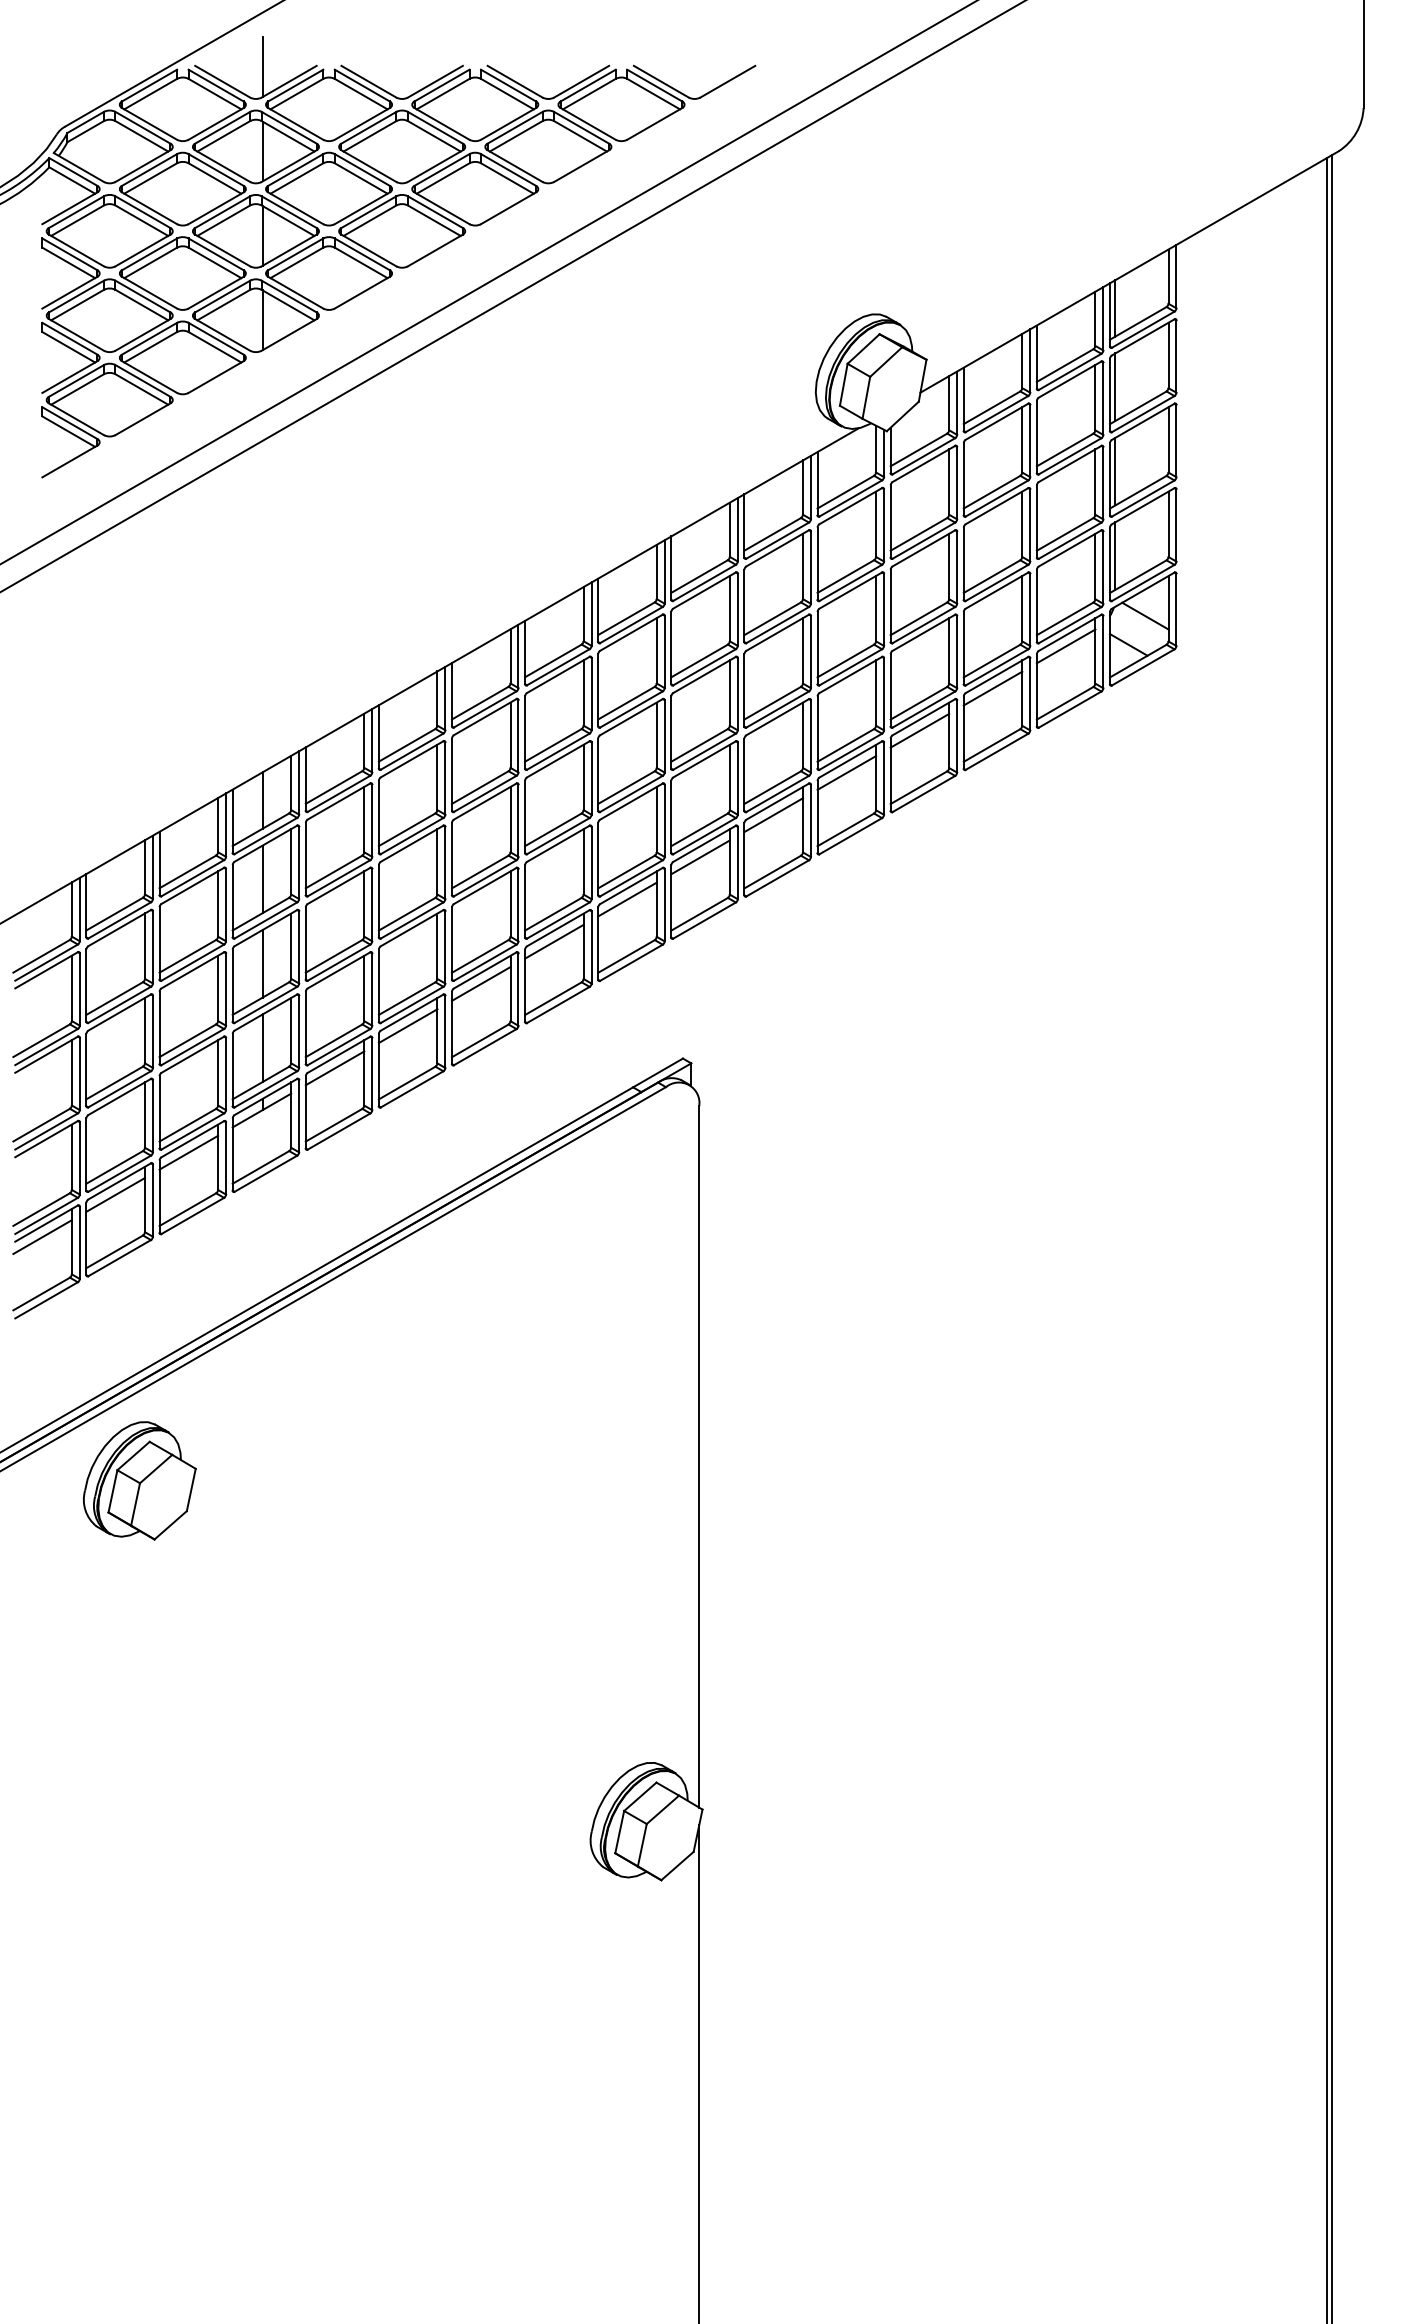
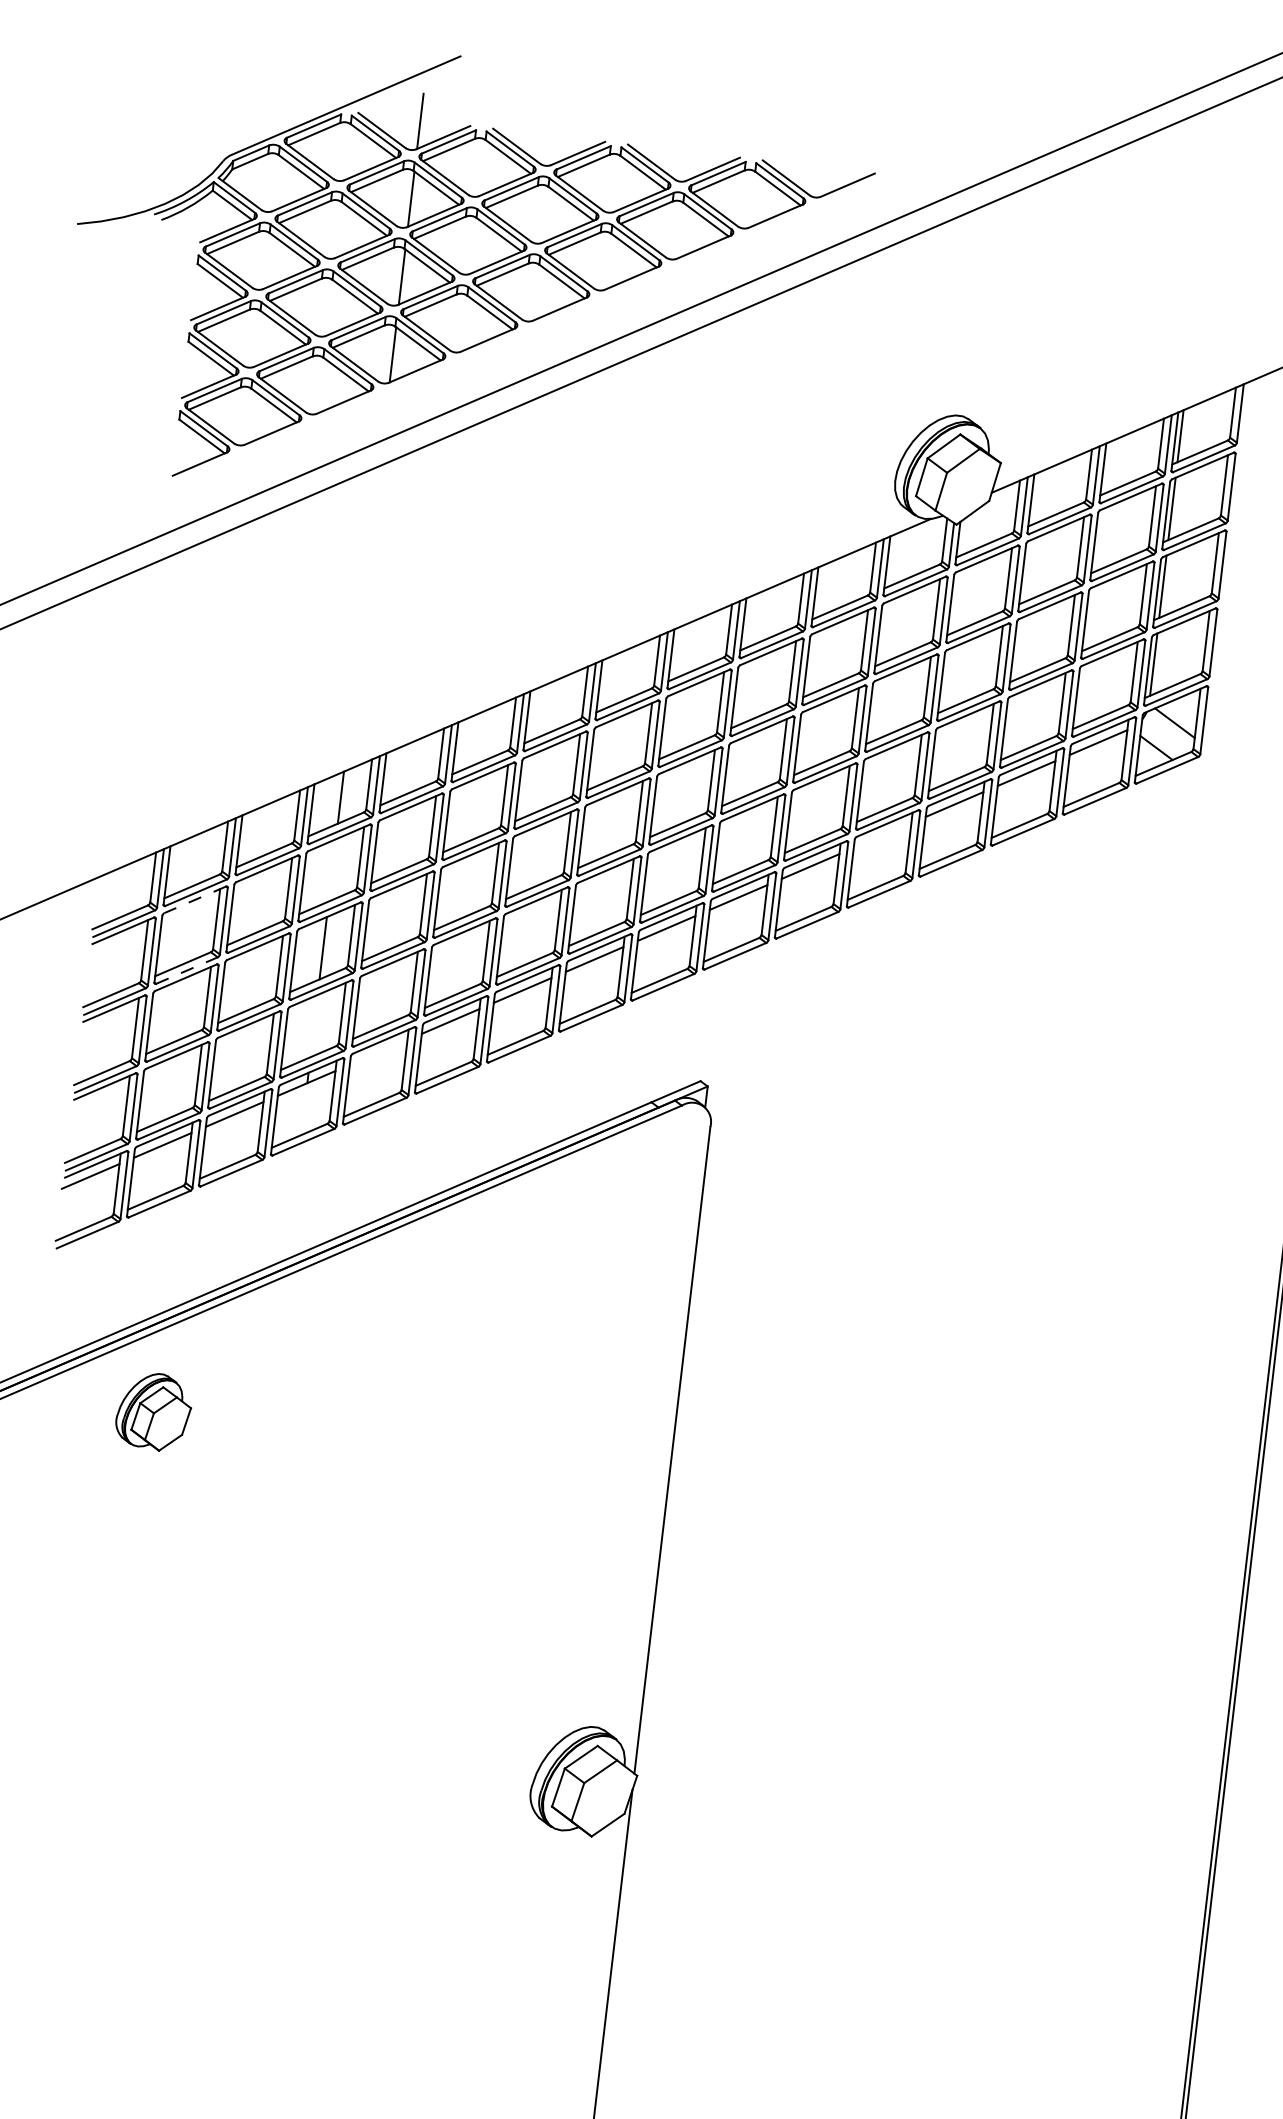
line: (846, 772) -> (882, 835), removed
line: (262, 879) -> (332, 870), removed
line: (119, 928) -> (195, 900), solid -> dashed
line: (120, 1004) -> (187, 970), solid -> dashed
line: (262, 1048) -> (313, 1026), removed
line: (334, 1068) -> (378, 1052), removed
part: (139, 1480) -> (153, 1411), size x0.7

